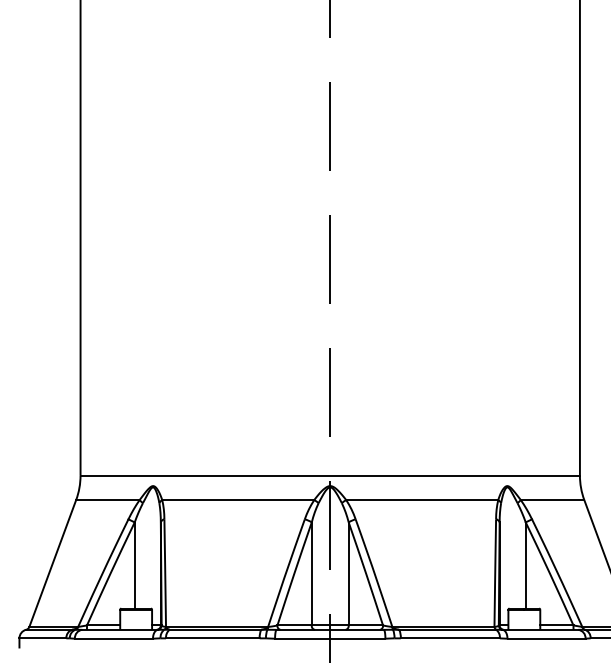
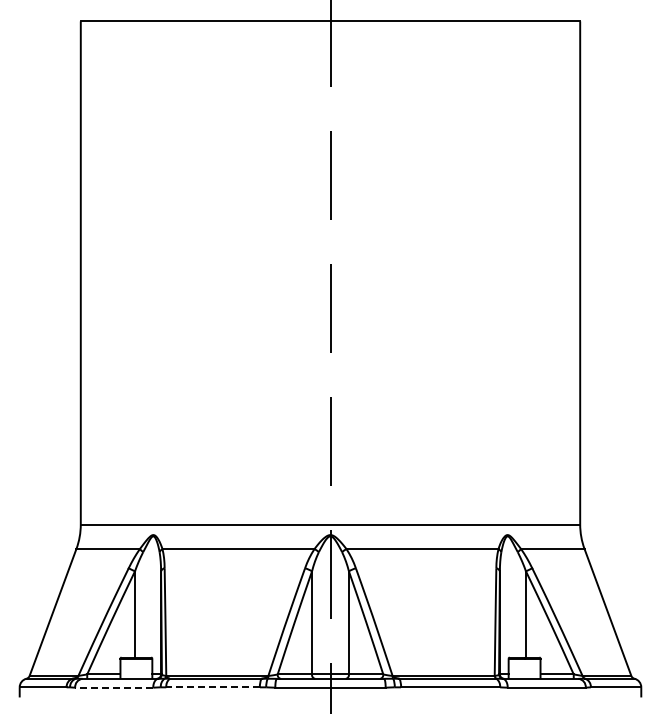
line: (113, 638) -> (113, 687), solid -> dashed
line: (213, 638) -> (213, 687), solid -> dashed

